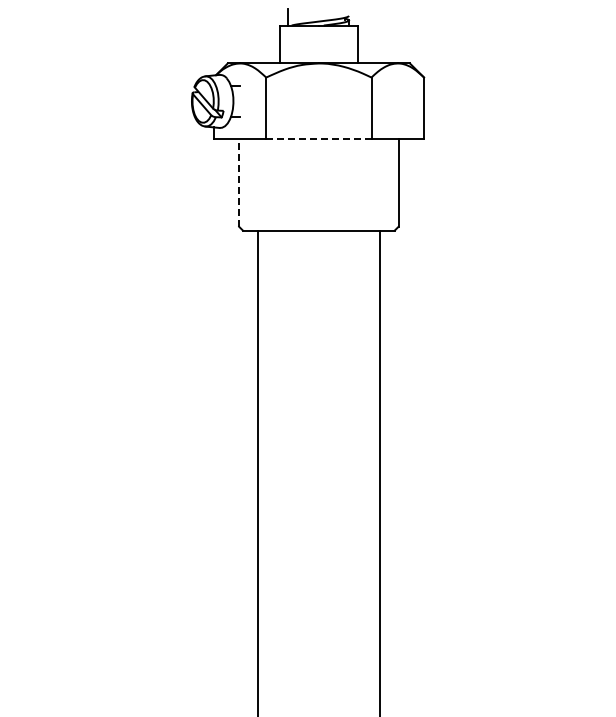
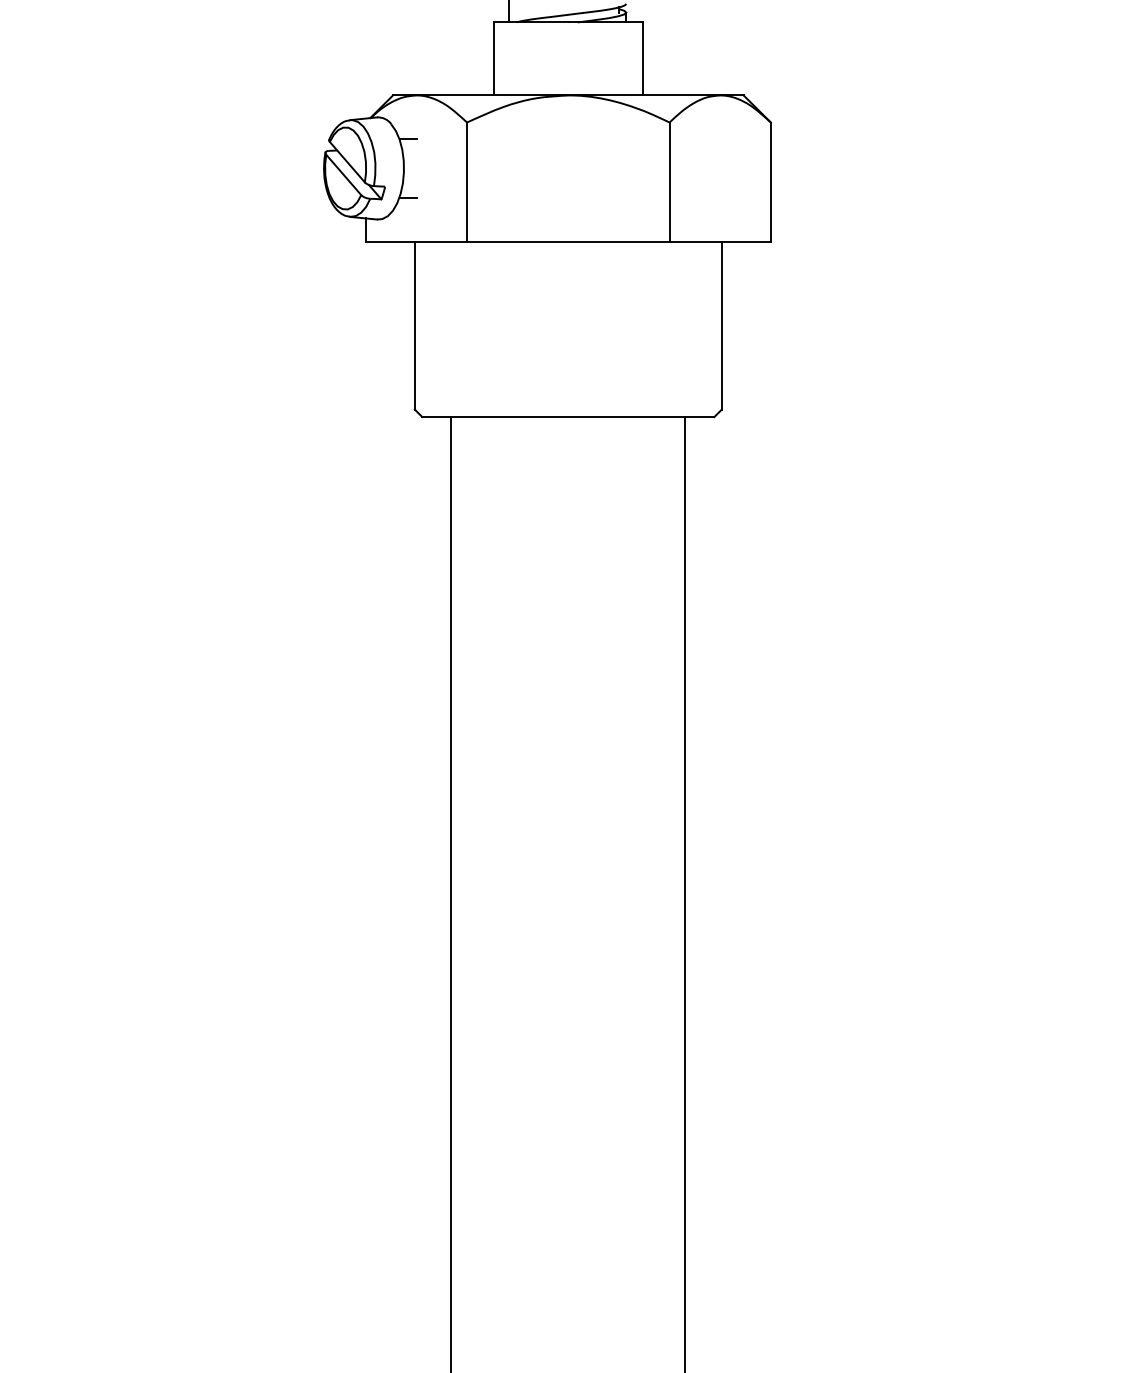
line: (318, 139) -> (567, 241), dashed -> solid
line: (239, 183) -> (415, 326), dashed -> solid

